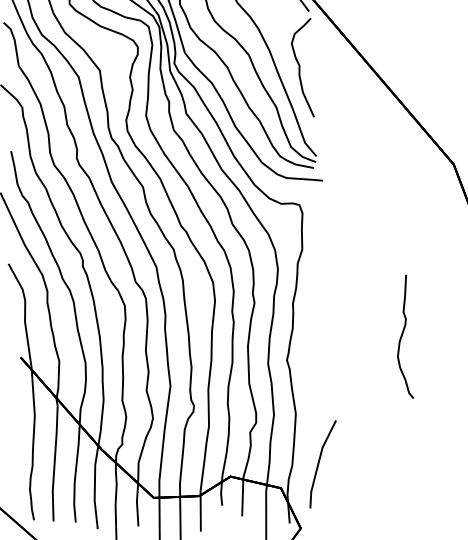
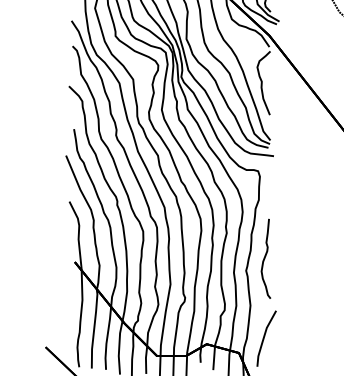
curve: (403, 336) -> (265, 258), moved

